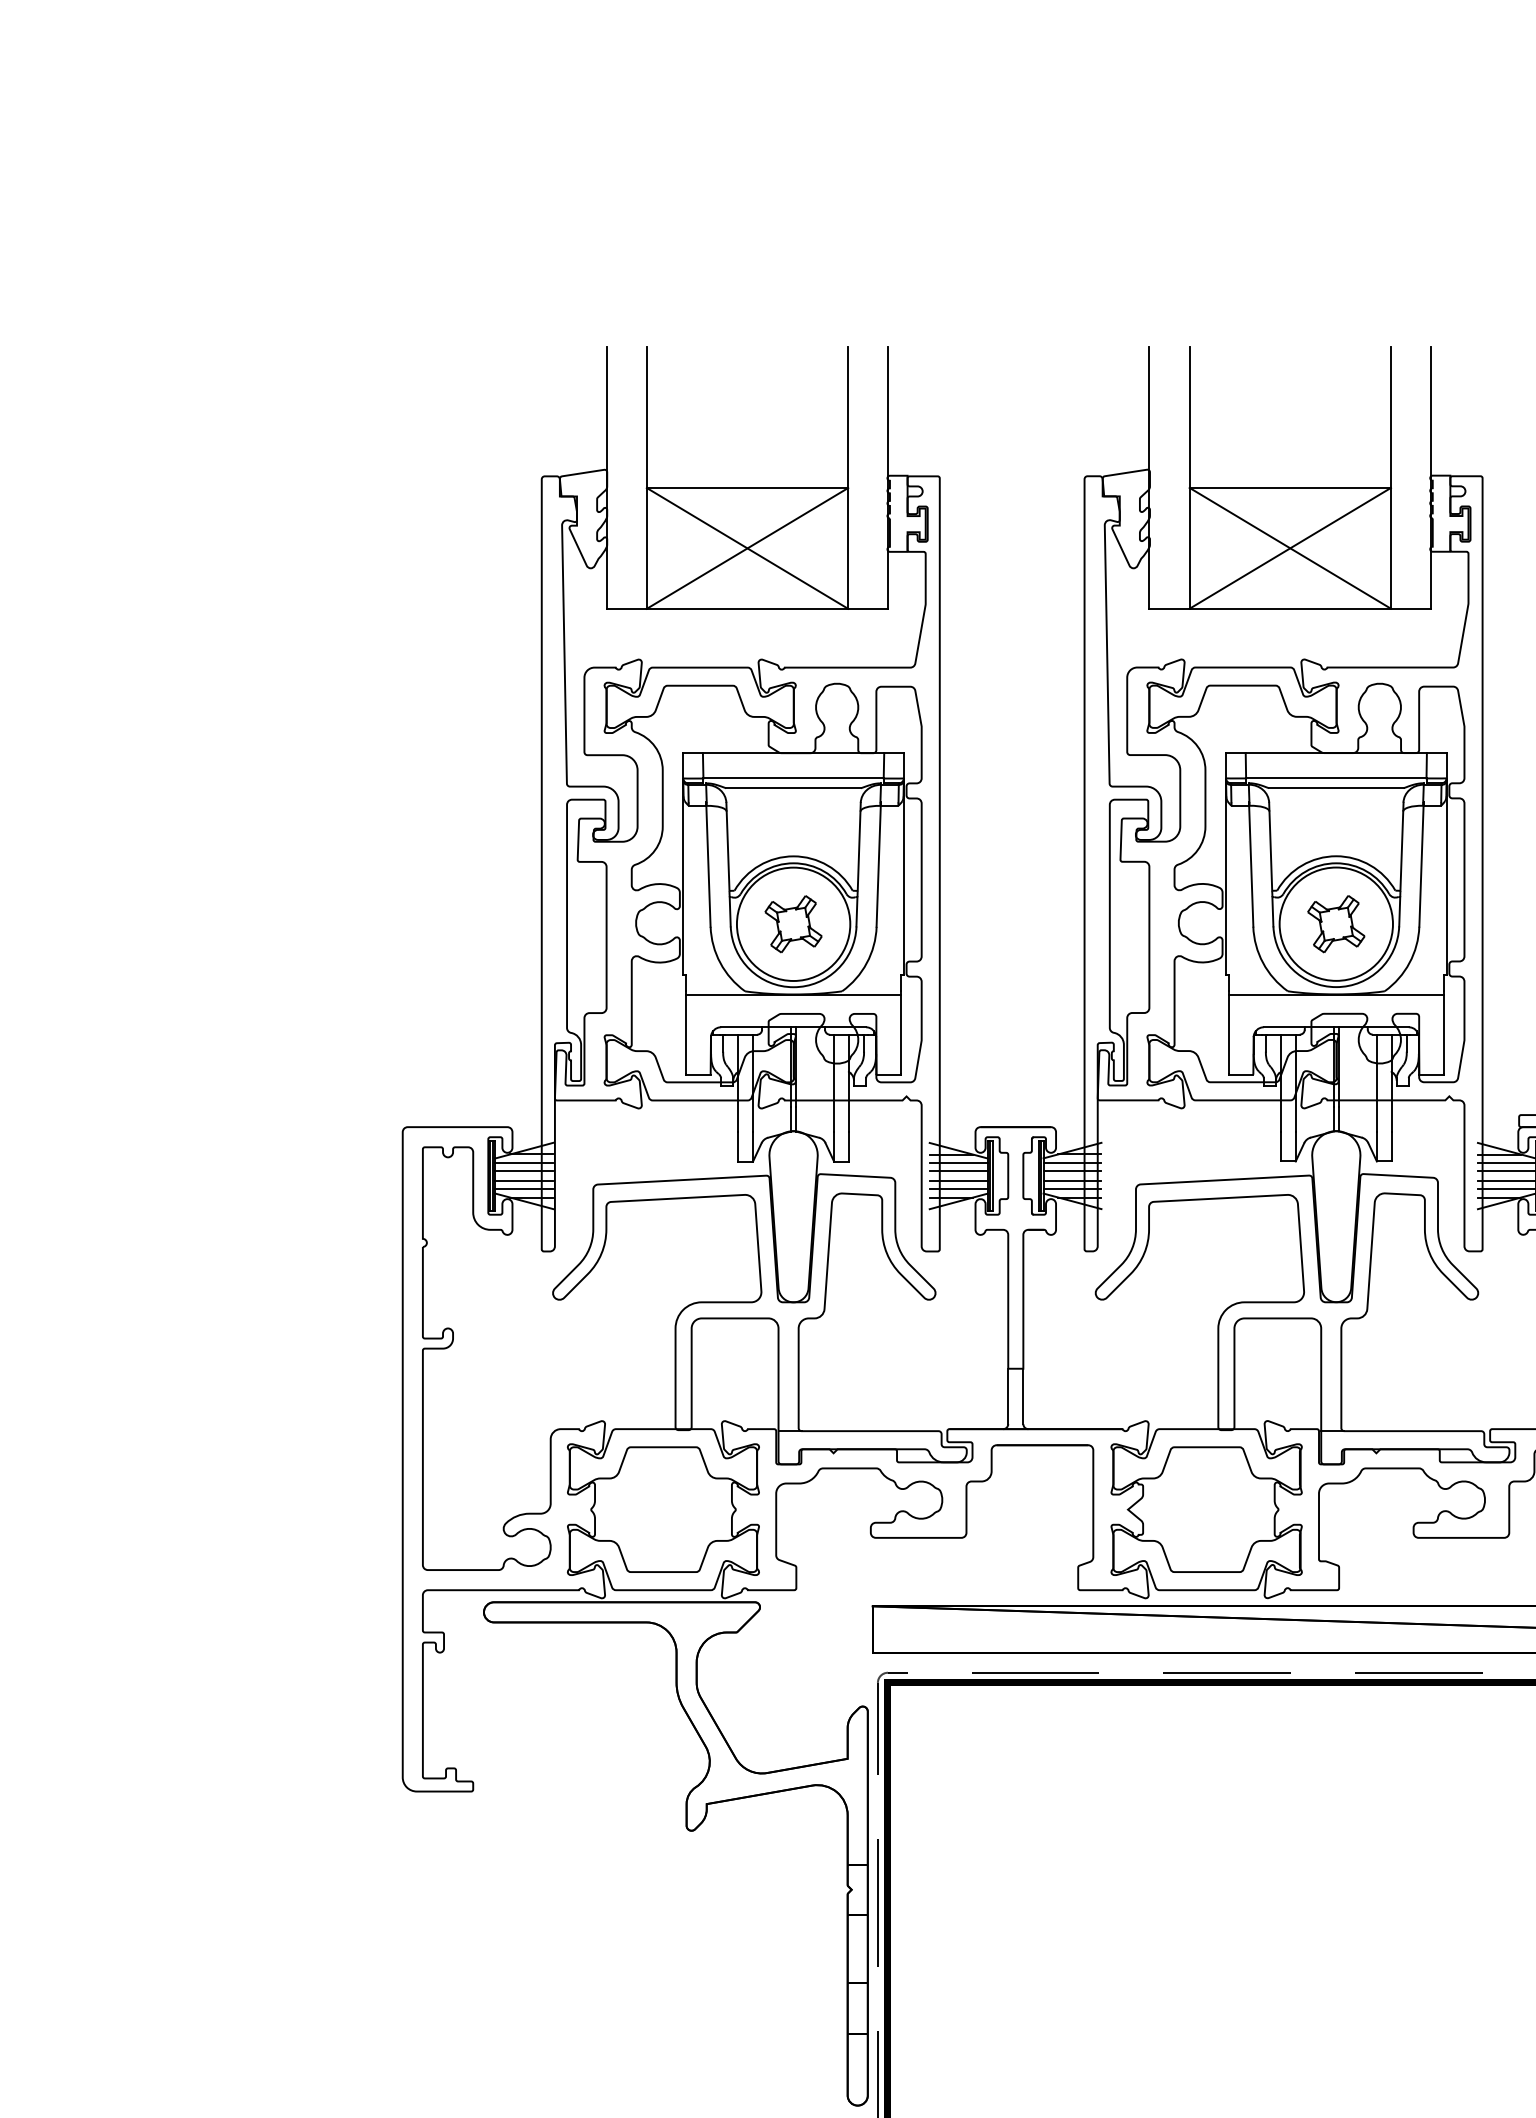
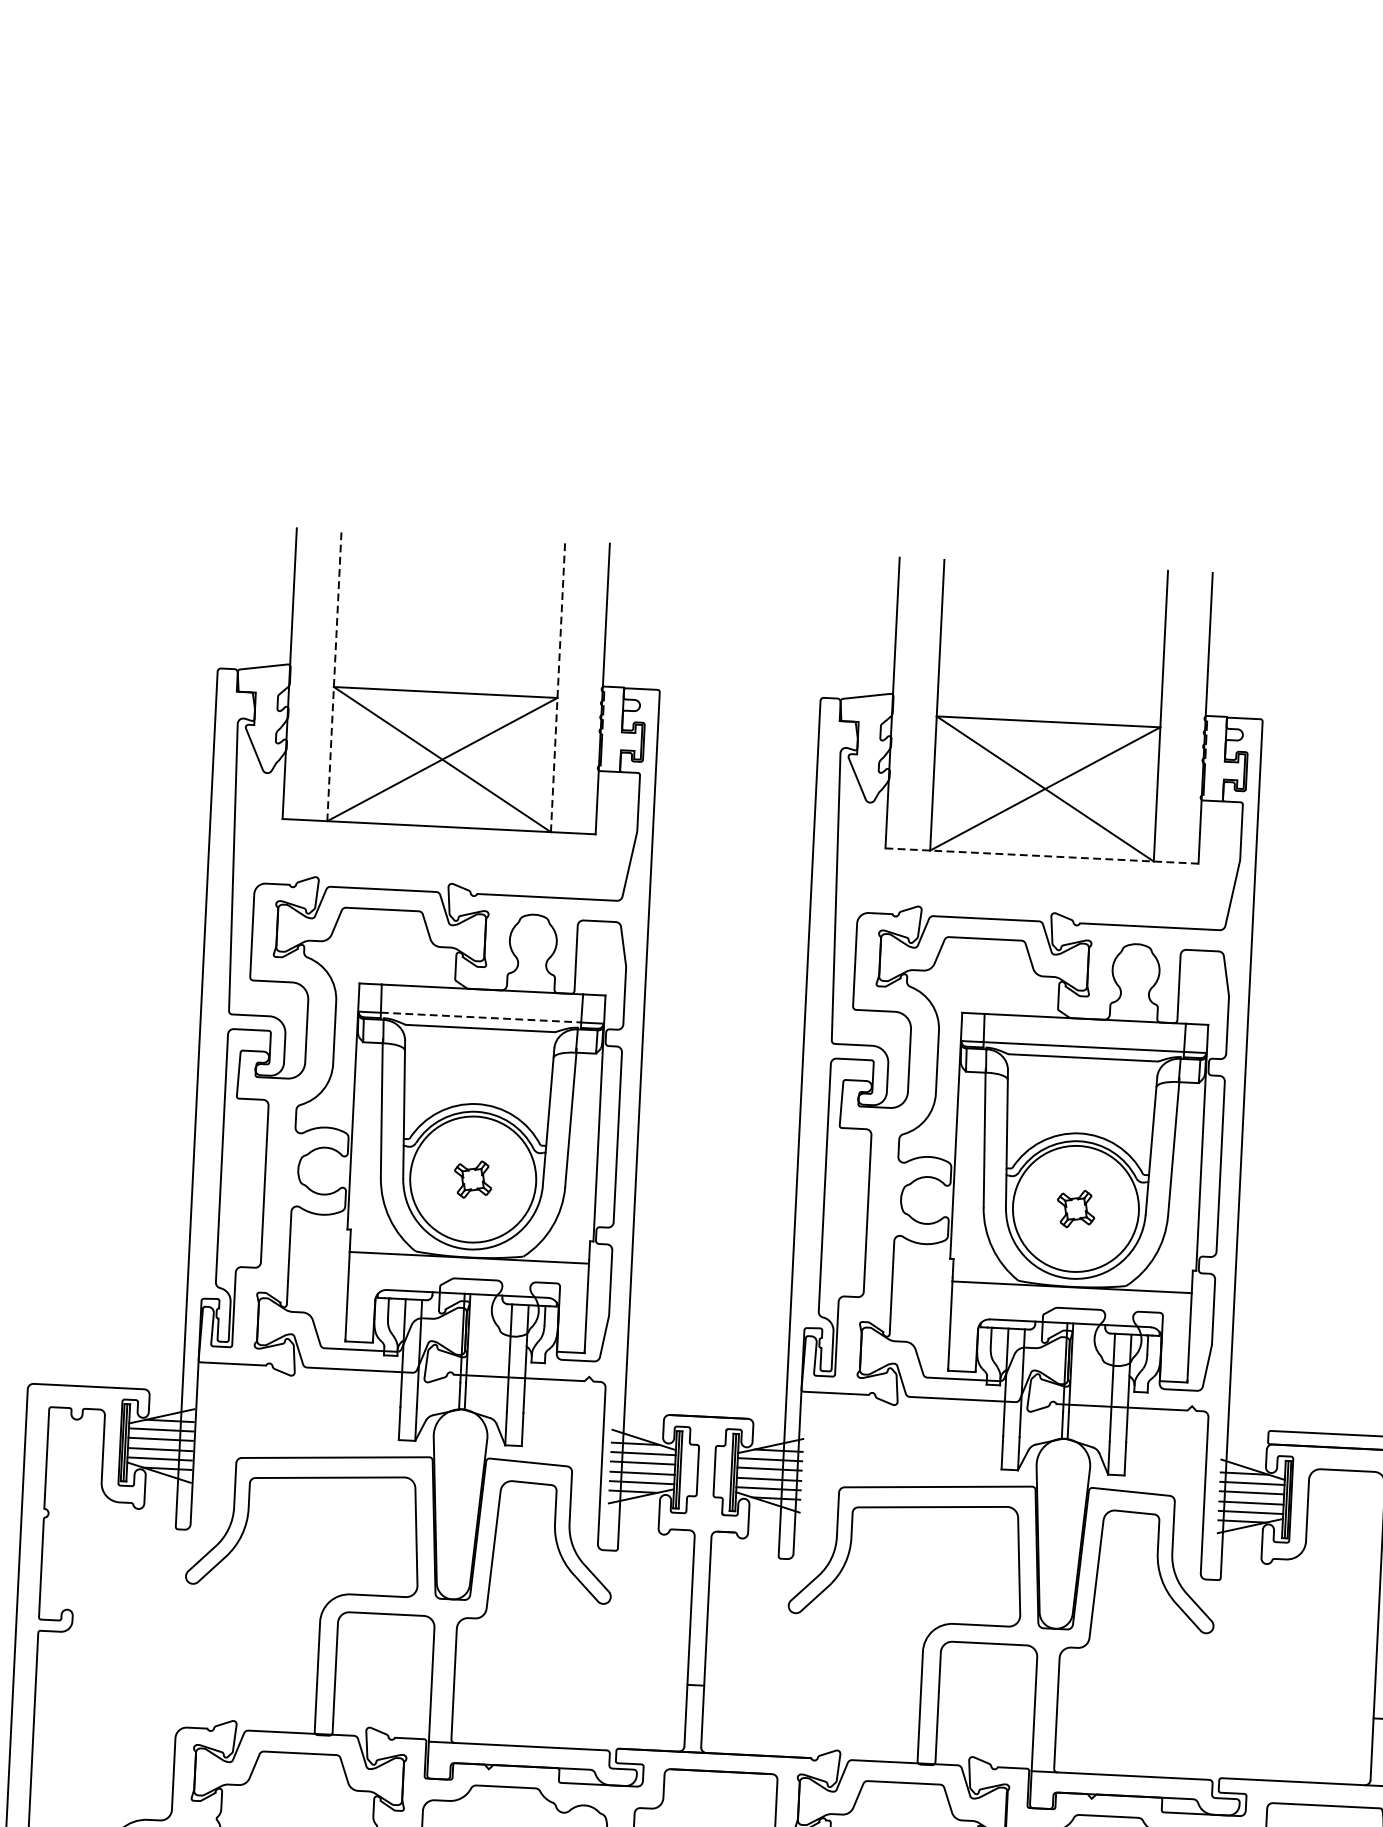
line: (646, 477) -> (334, 675), solid -> dashed
line: (848, 477) -> (558, 686), solid -> dashed
line: (1290, 608) -> (1042, 855), solid -> dashed
line: (794, 778) -> (482, 1017), solid -> dashed
part: (793, 924) -> (473, 1179), size x0.6
part: (1336, 924) -> (1076, 1209), size x0.6

